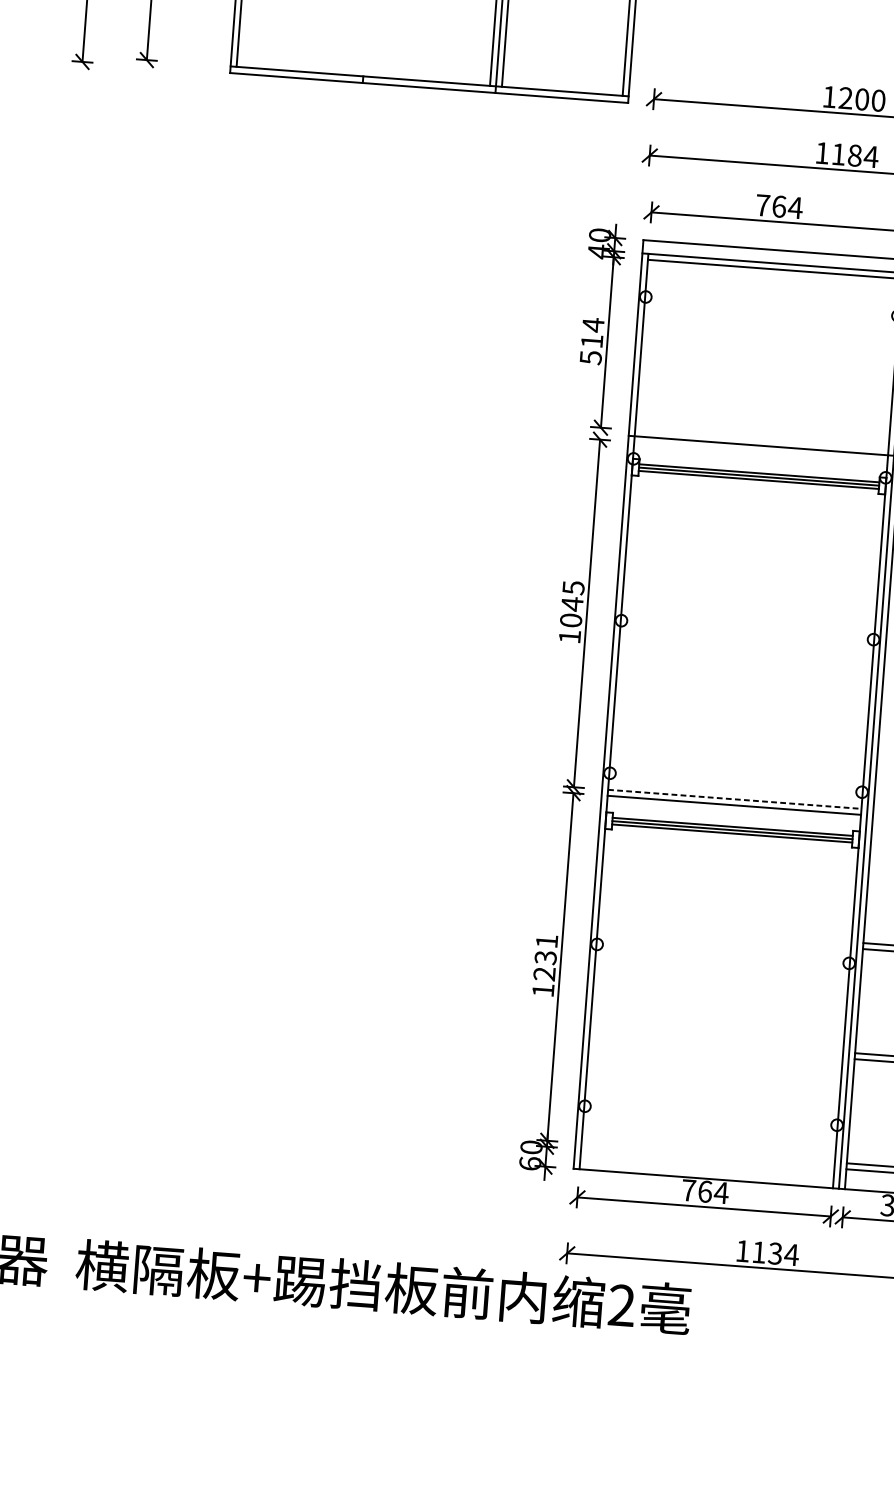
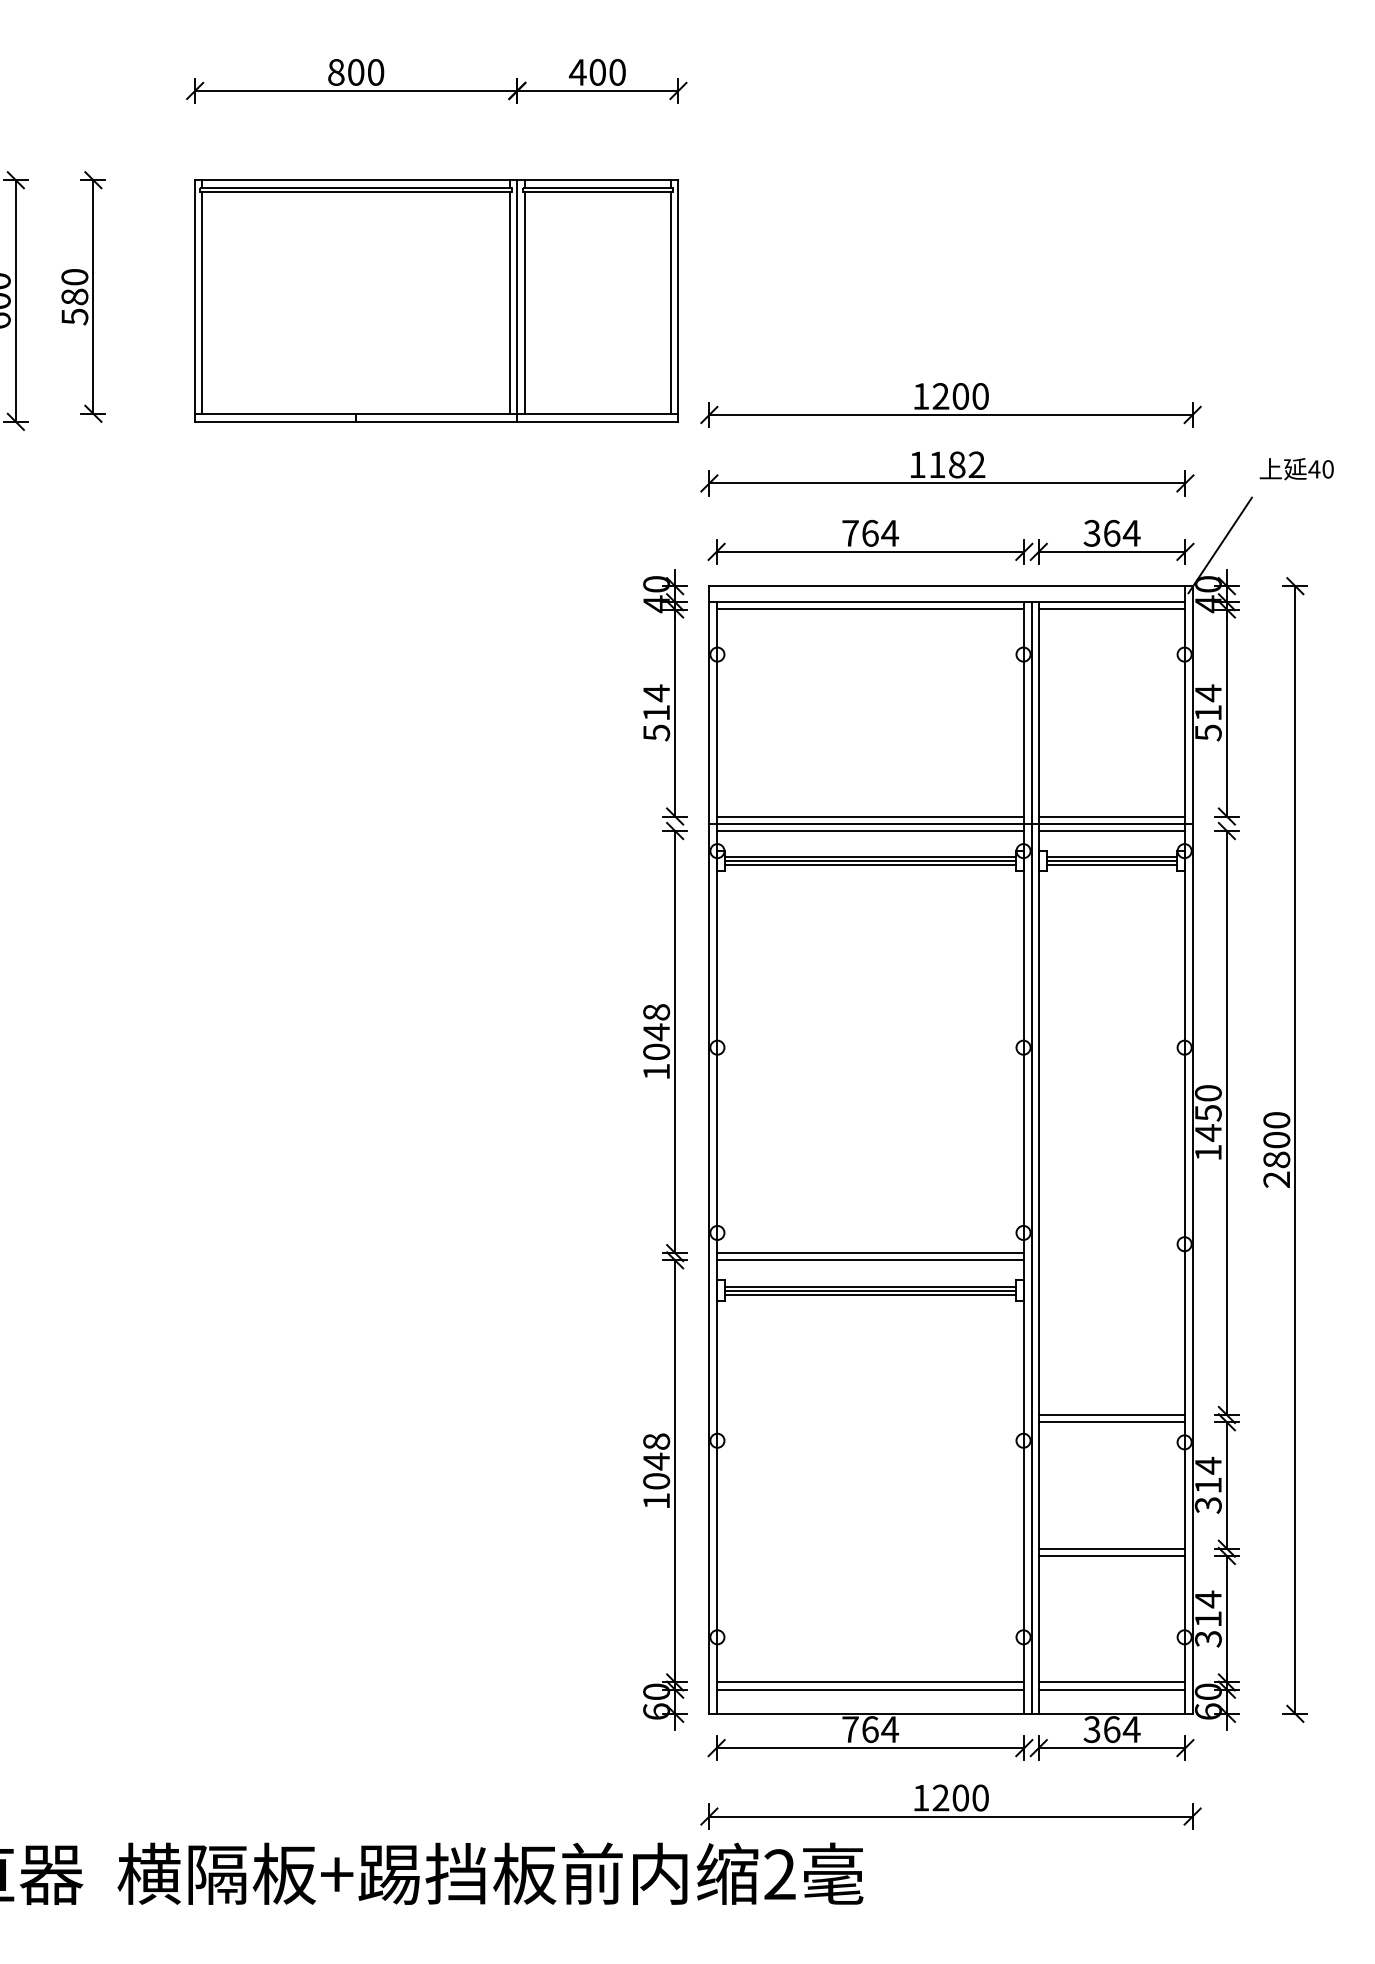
text: (870, 156) -> (976, 464), 1184 -> 1182
line: (761, 439) -> (870, 816), added
line: (760, 452) -> (870, 831), added
text: (573, 587) -> (656, 1012), 1045 -> 1048
line: (734, 799) -> (870, 1253), dashed -> solid
text: (545, 957) -> (656, 1461), 1231 -> 1048
line: (708, 1152) -> (870, 1682), added
line: (707, 1158) -> (870, 1689), added
text: (775, 1253) -> (960, 1797), 1134 -> 1200

